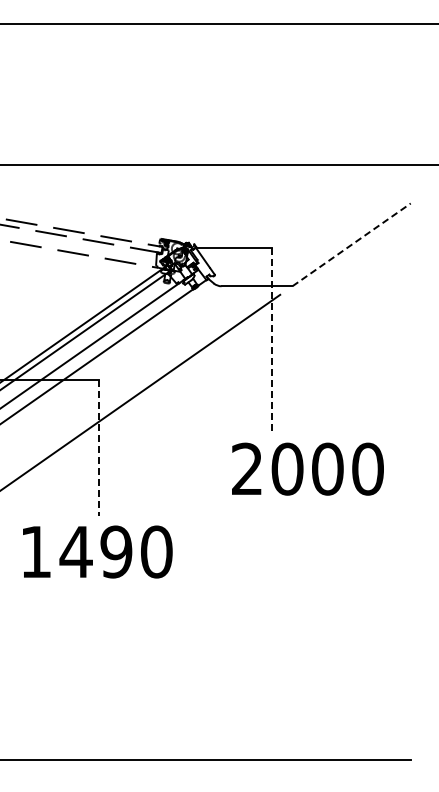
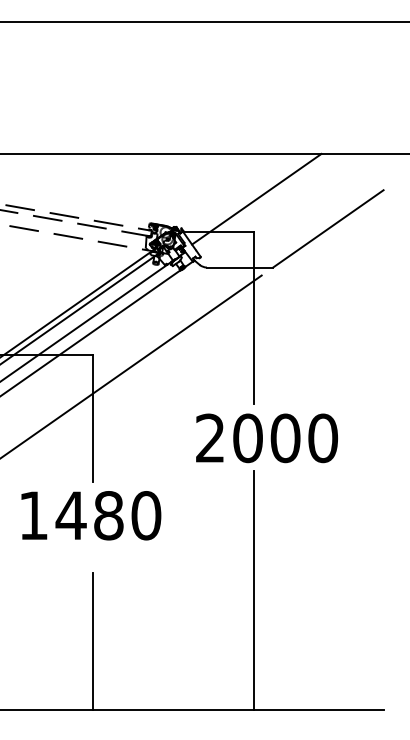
line: (274, 212) -> (256, 198), added
line: (352, 244) -> (329, 228), dashed -> solid
line: (272, 340) -> (254, 318), dashed -> solid
line: (99, 448) -> (92, 419), dashed -> solid
text: (307, 468) -> (266, 437), moved
text: (116, 551) -> (108, 515), 1490 -> 1480
line: (272, 632) -> (254, 590), added
line: (99, 686) -> (92, 641), added

